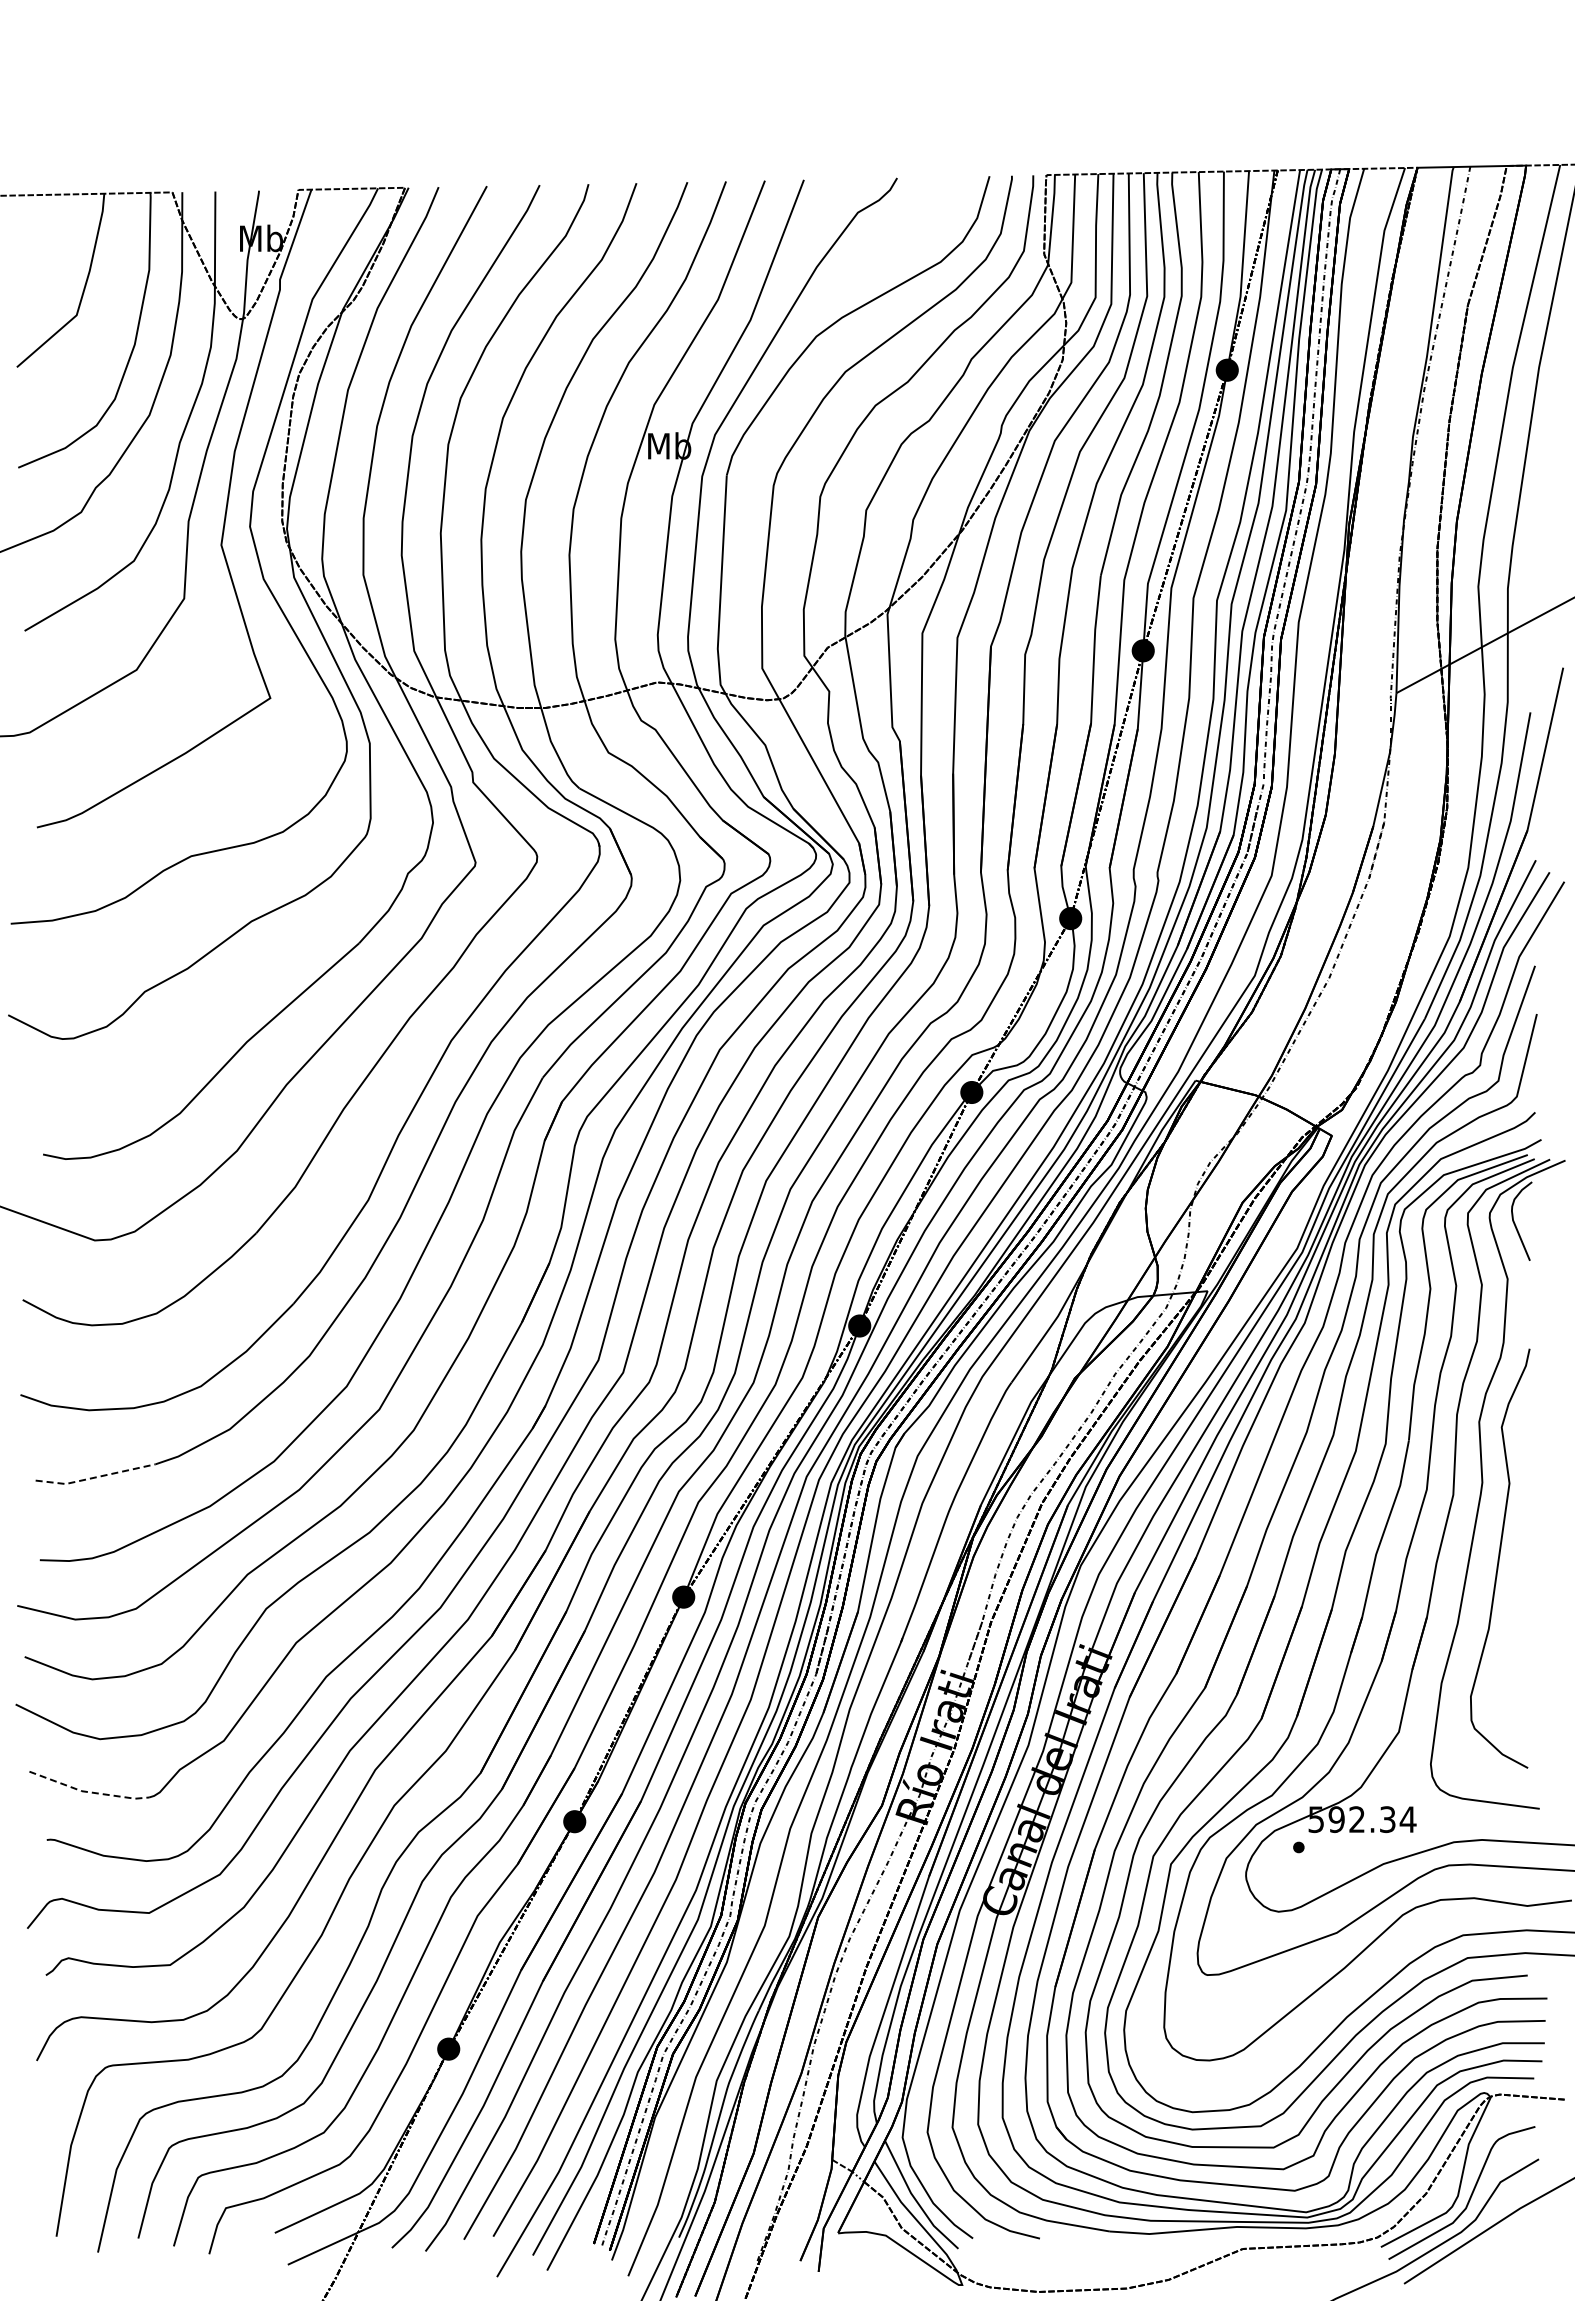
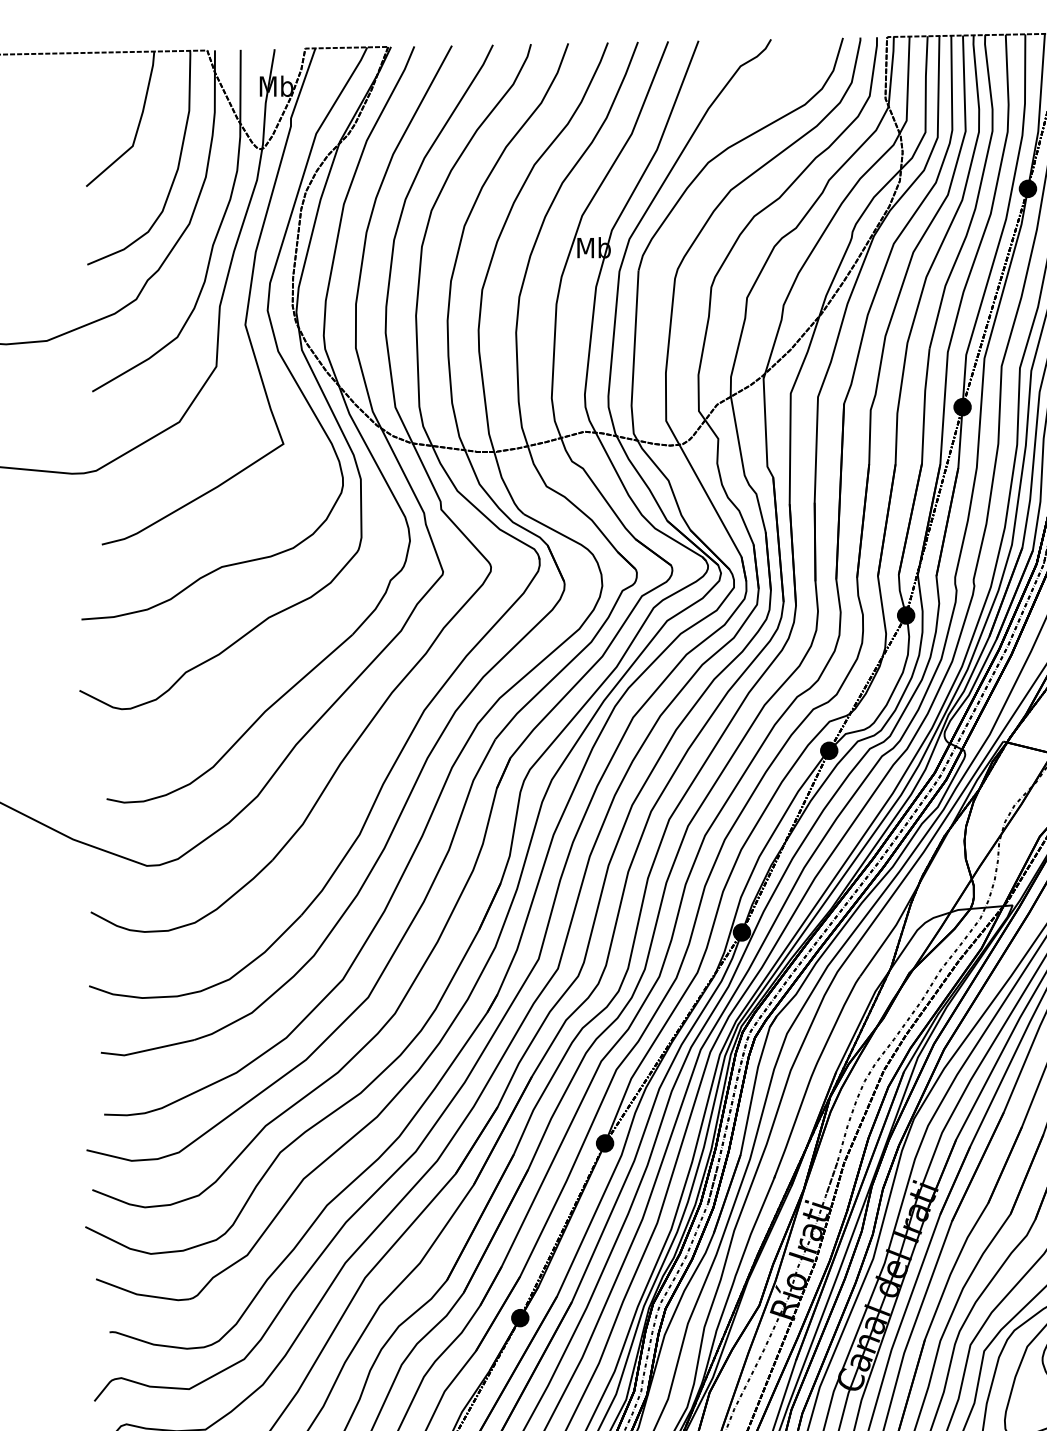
line: (95, 1477) -> (147, 1050), dashed -> solid
line: (88, 1792) -> (141, 1295), dashed -> solid

